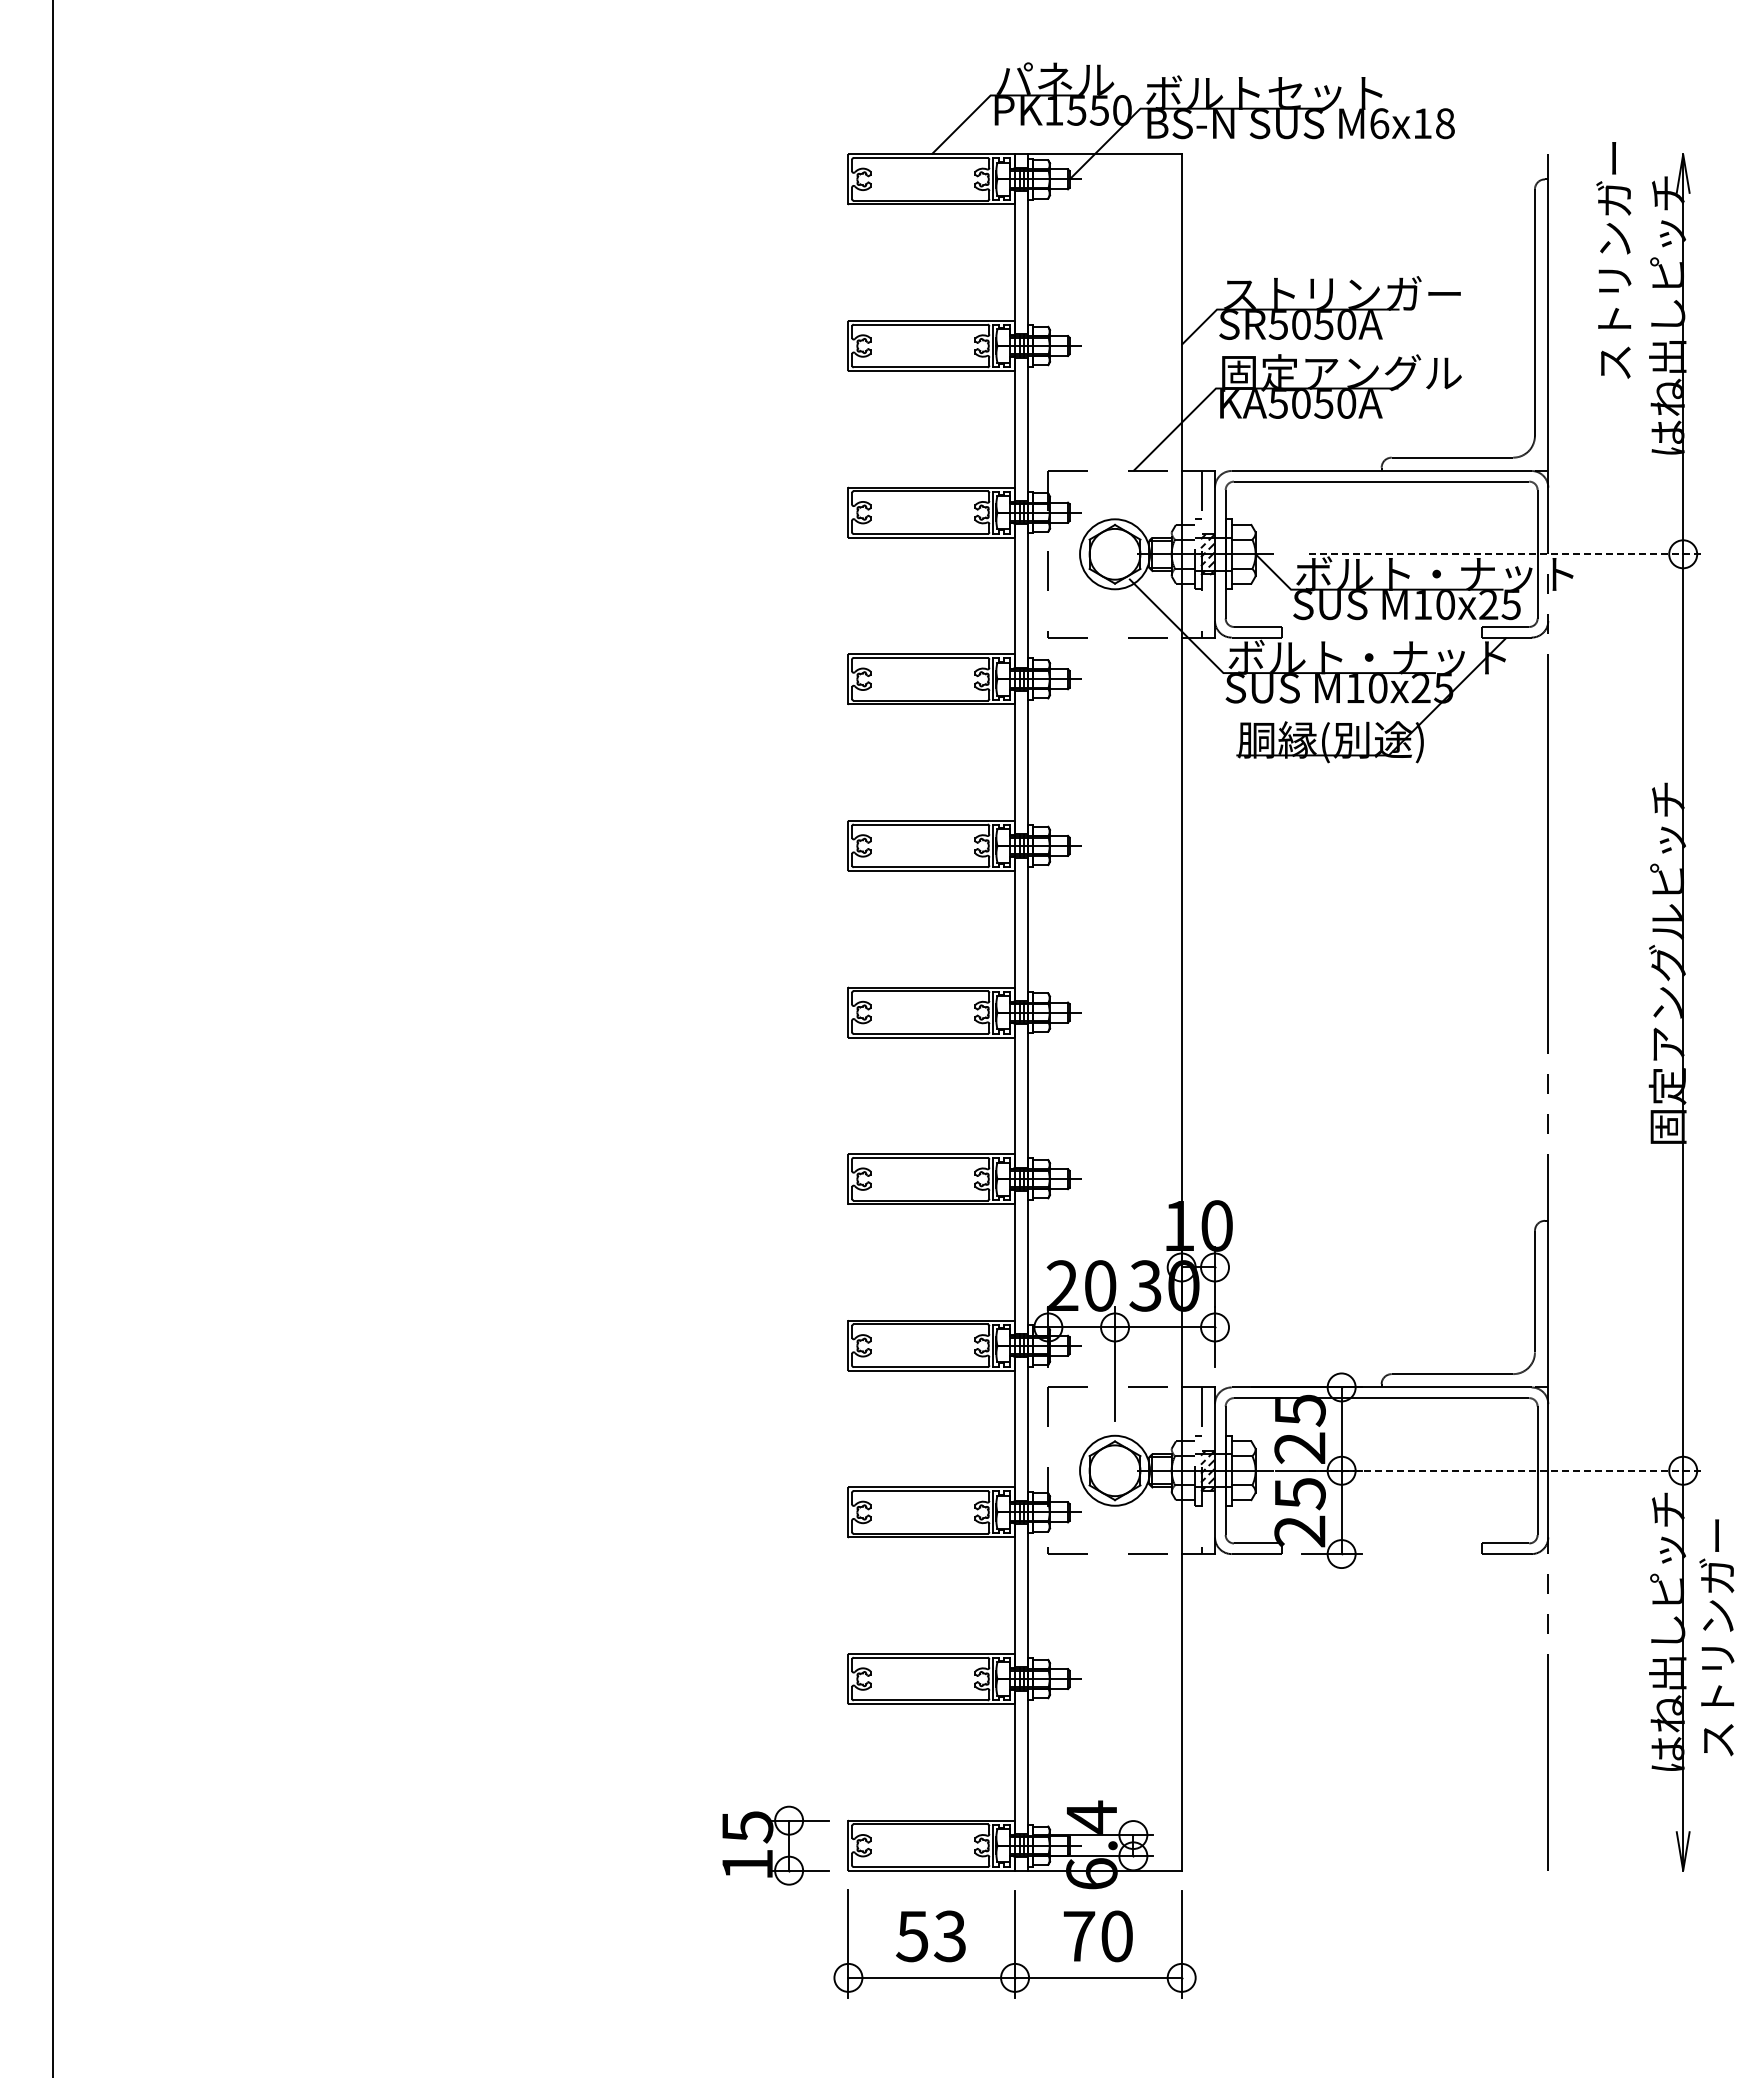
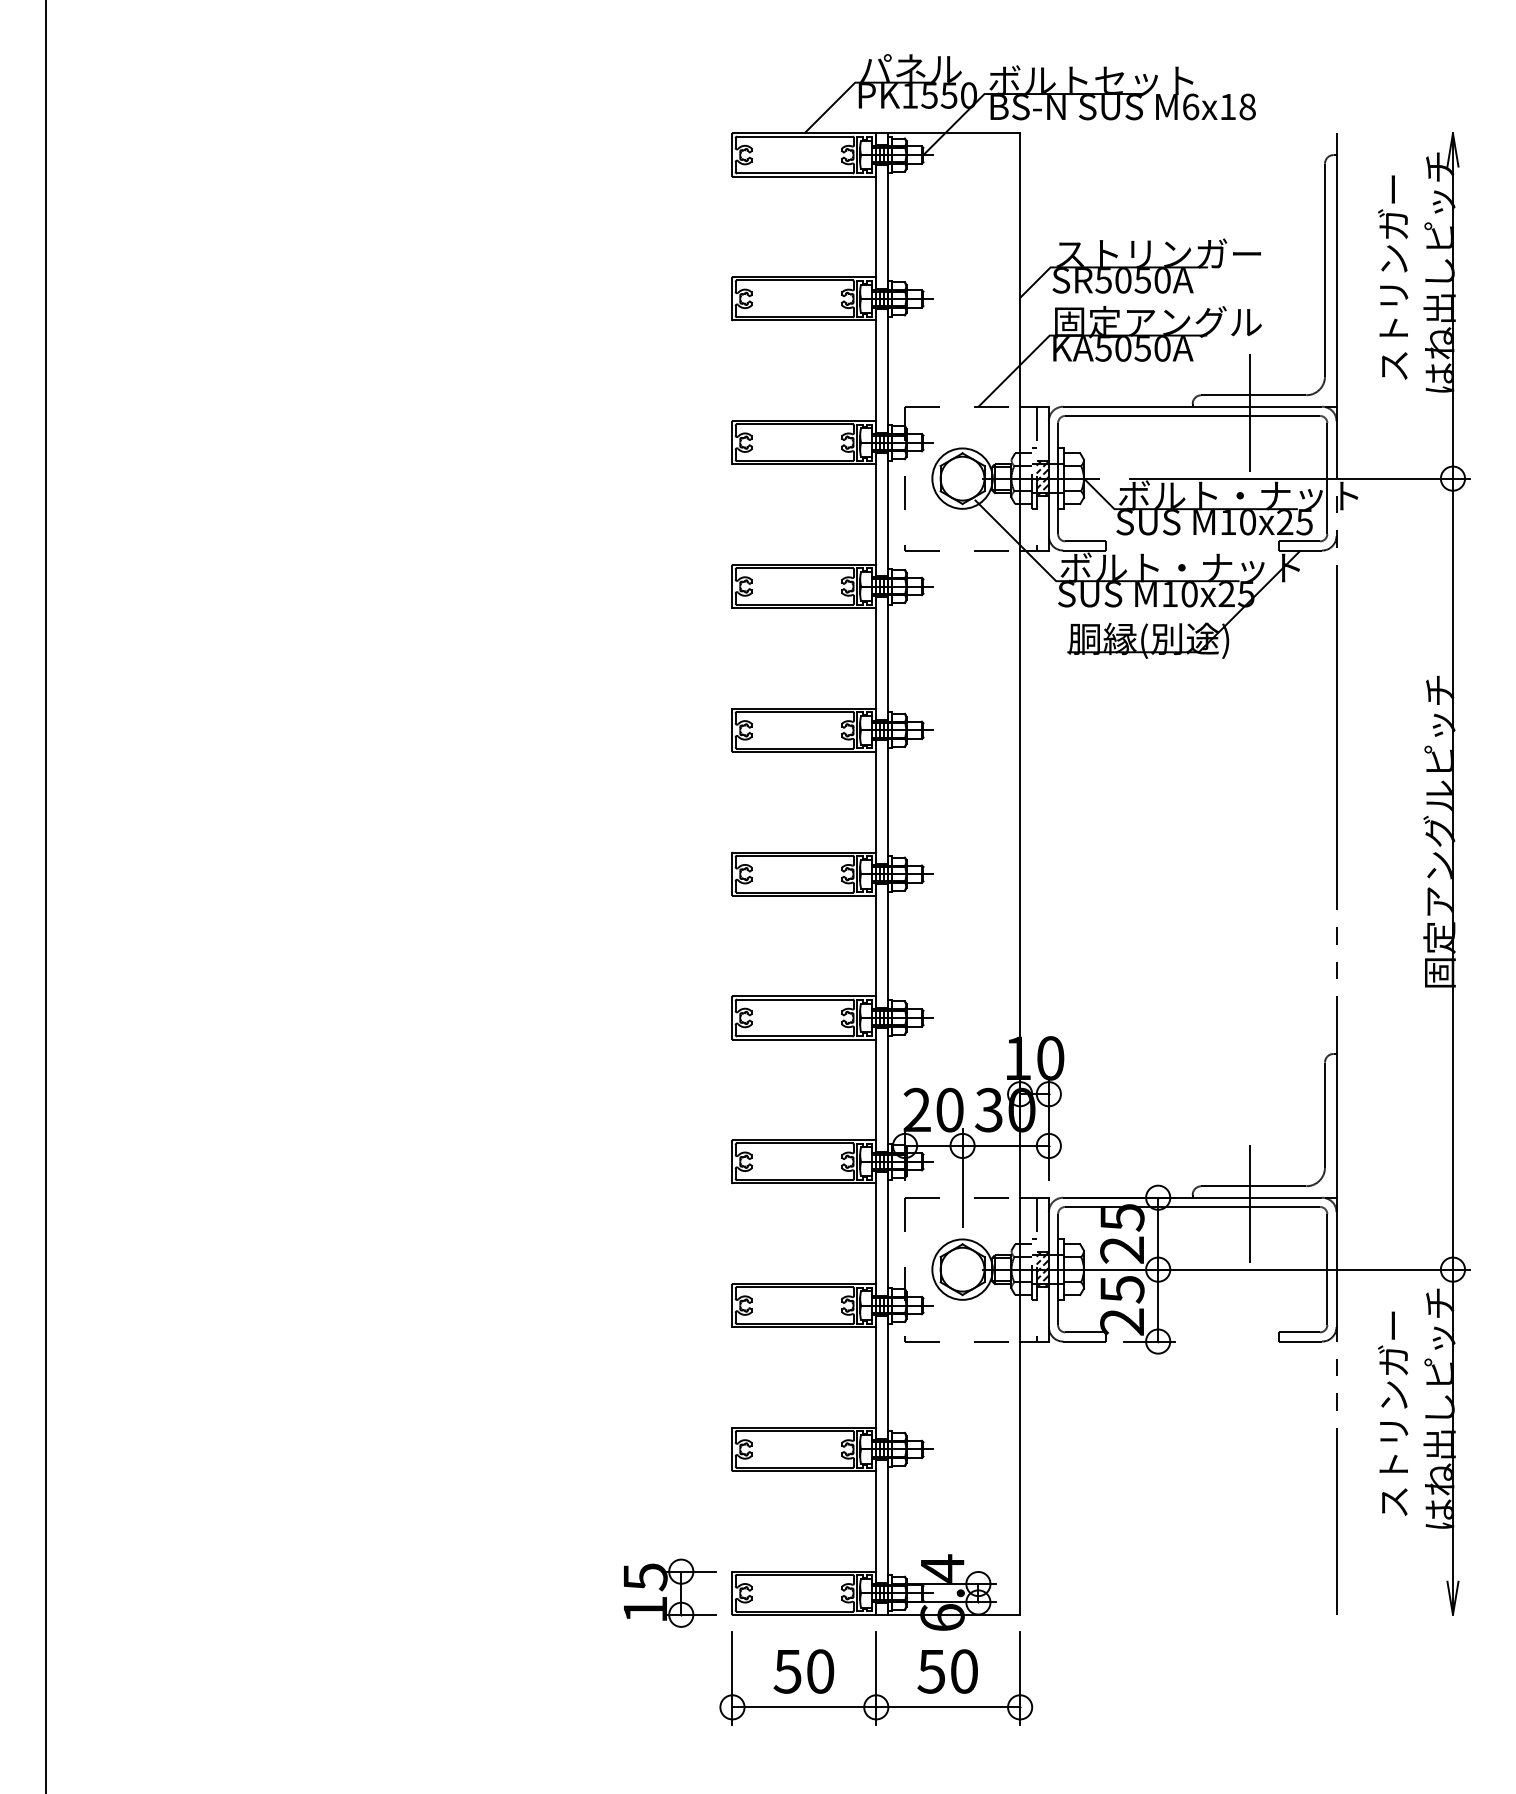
text: (1613, 260) -> (1392, 277), moved
line: (1448, 477) -> (1250, 412), added
line: (1506, 554) -> (1300, 478), dashed -> solid
line: (1448, 1394) -> (1250, 1203), added
line: (1506, 1470) -> (1300, 1269), dashed -> solid
text: (1716, 1637) -> (1392, 1413), moved
text: (950, 1936) -> (820, 1671), 53 -> 50
text: (1078, 1936) -> (931, 1671), 70 -> 50

